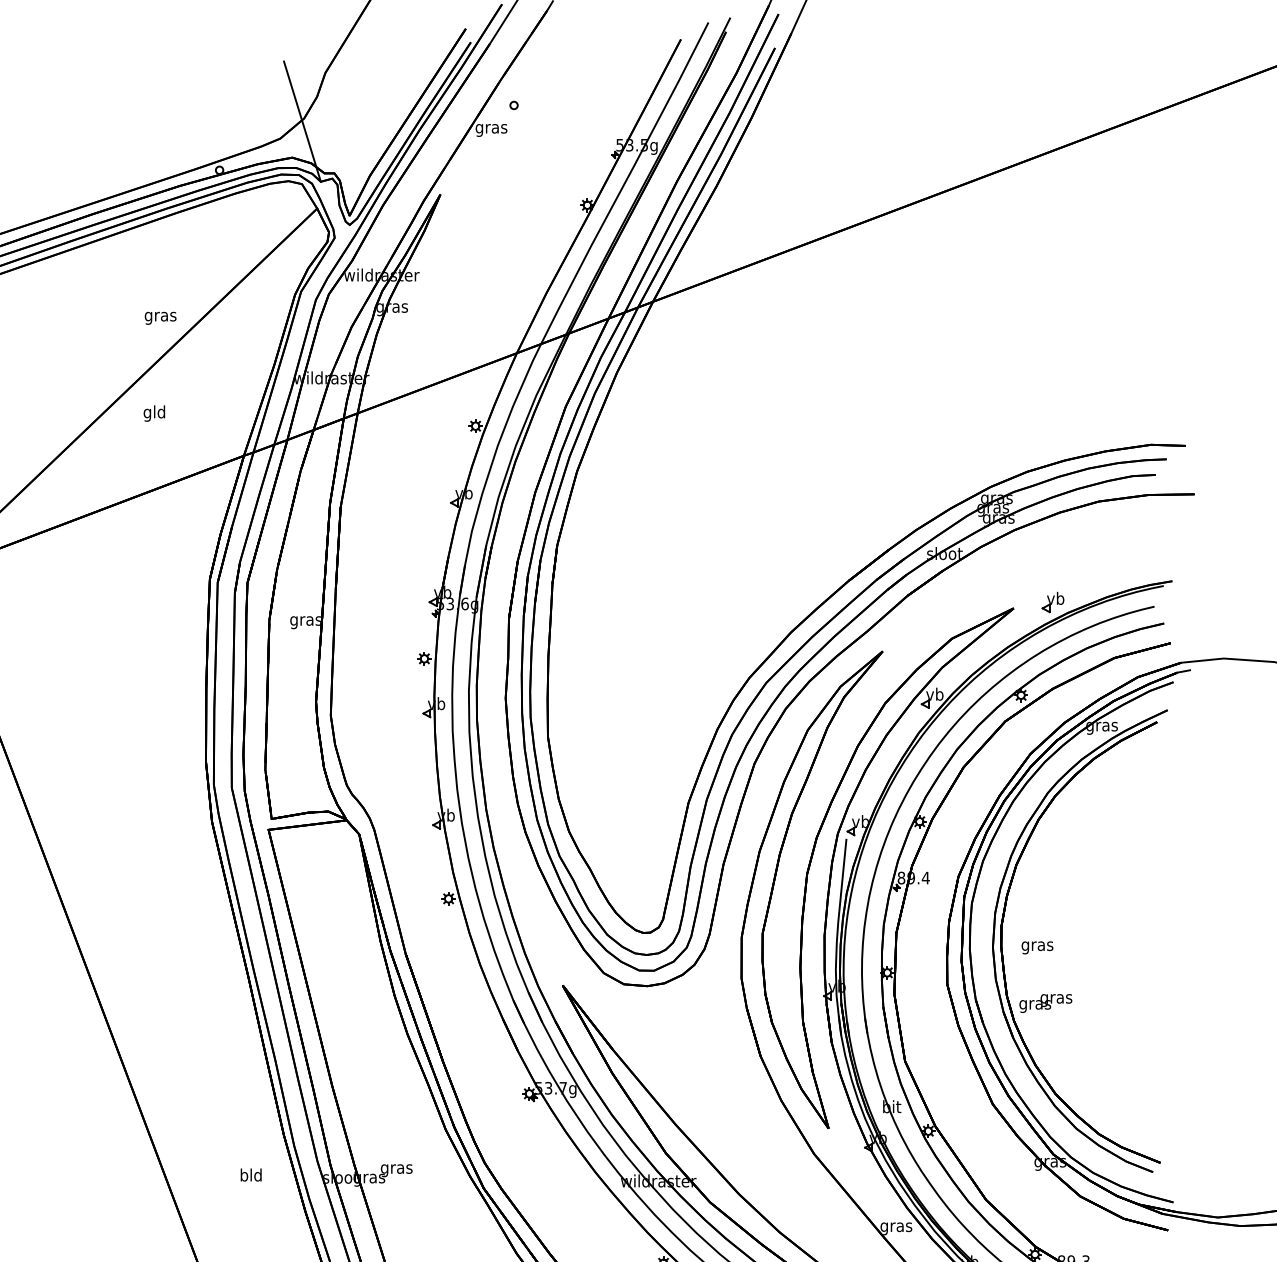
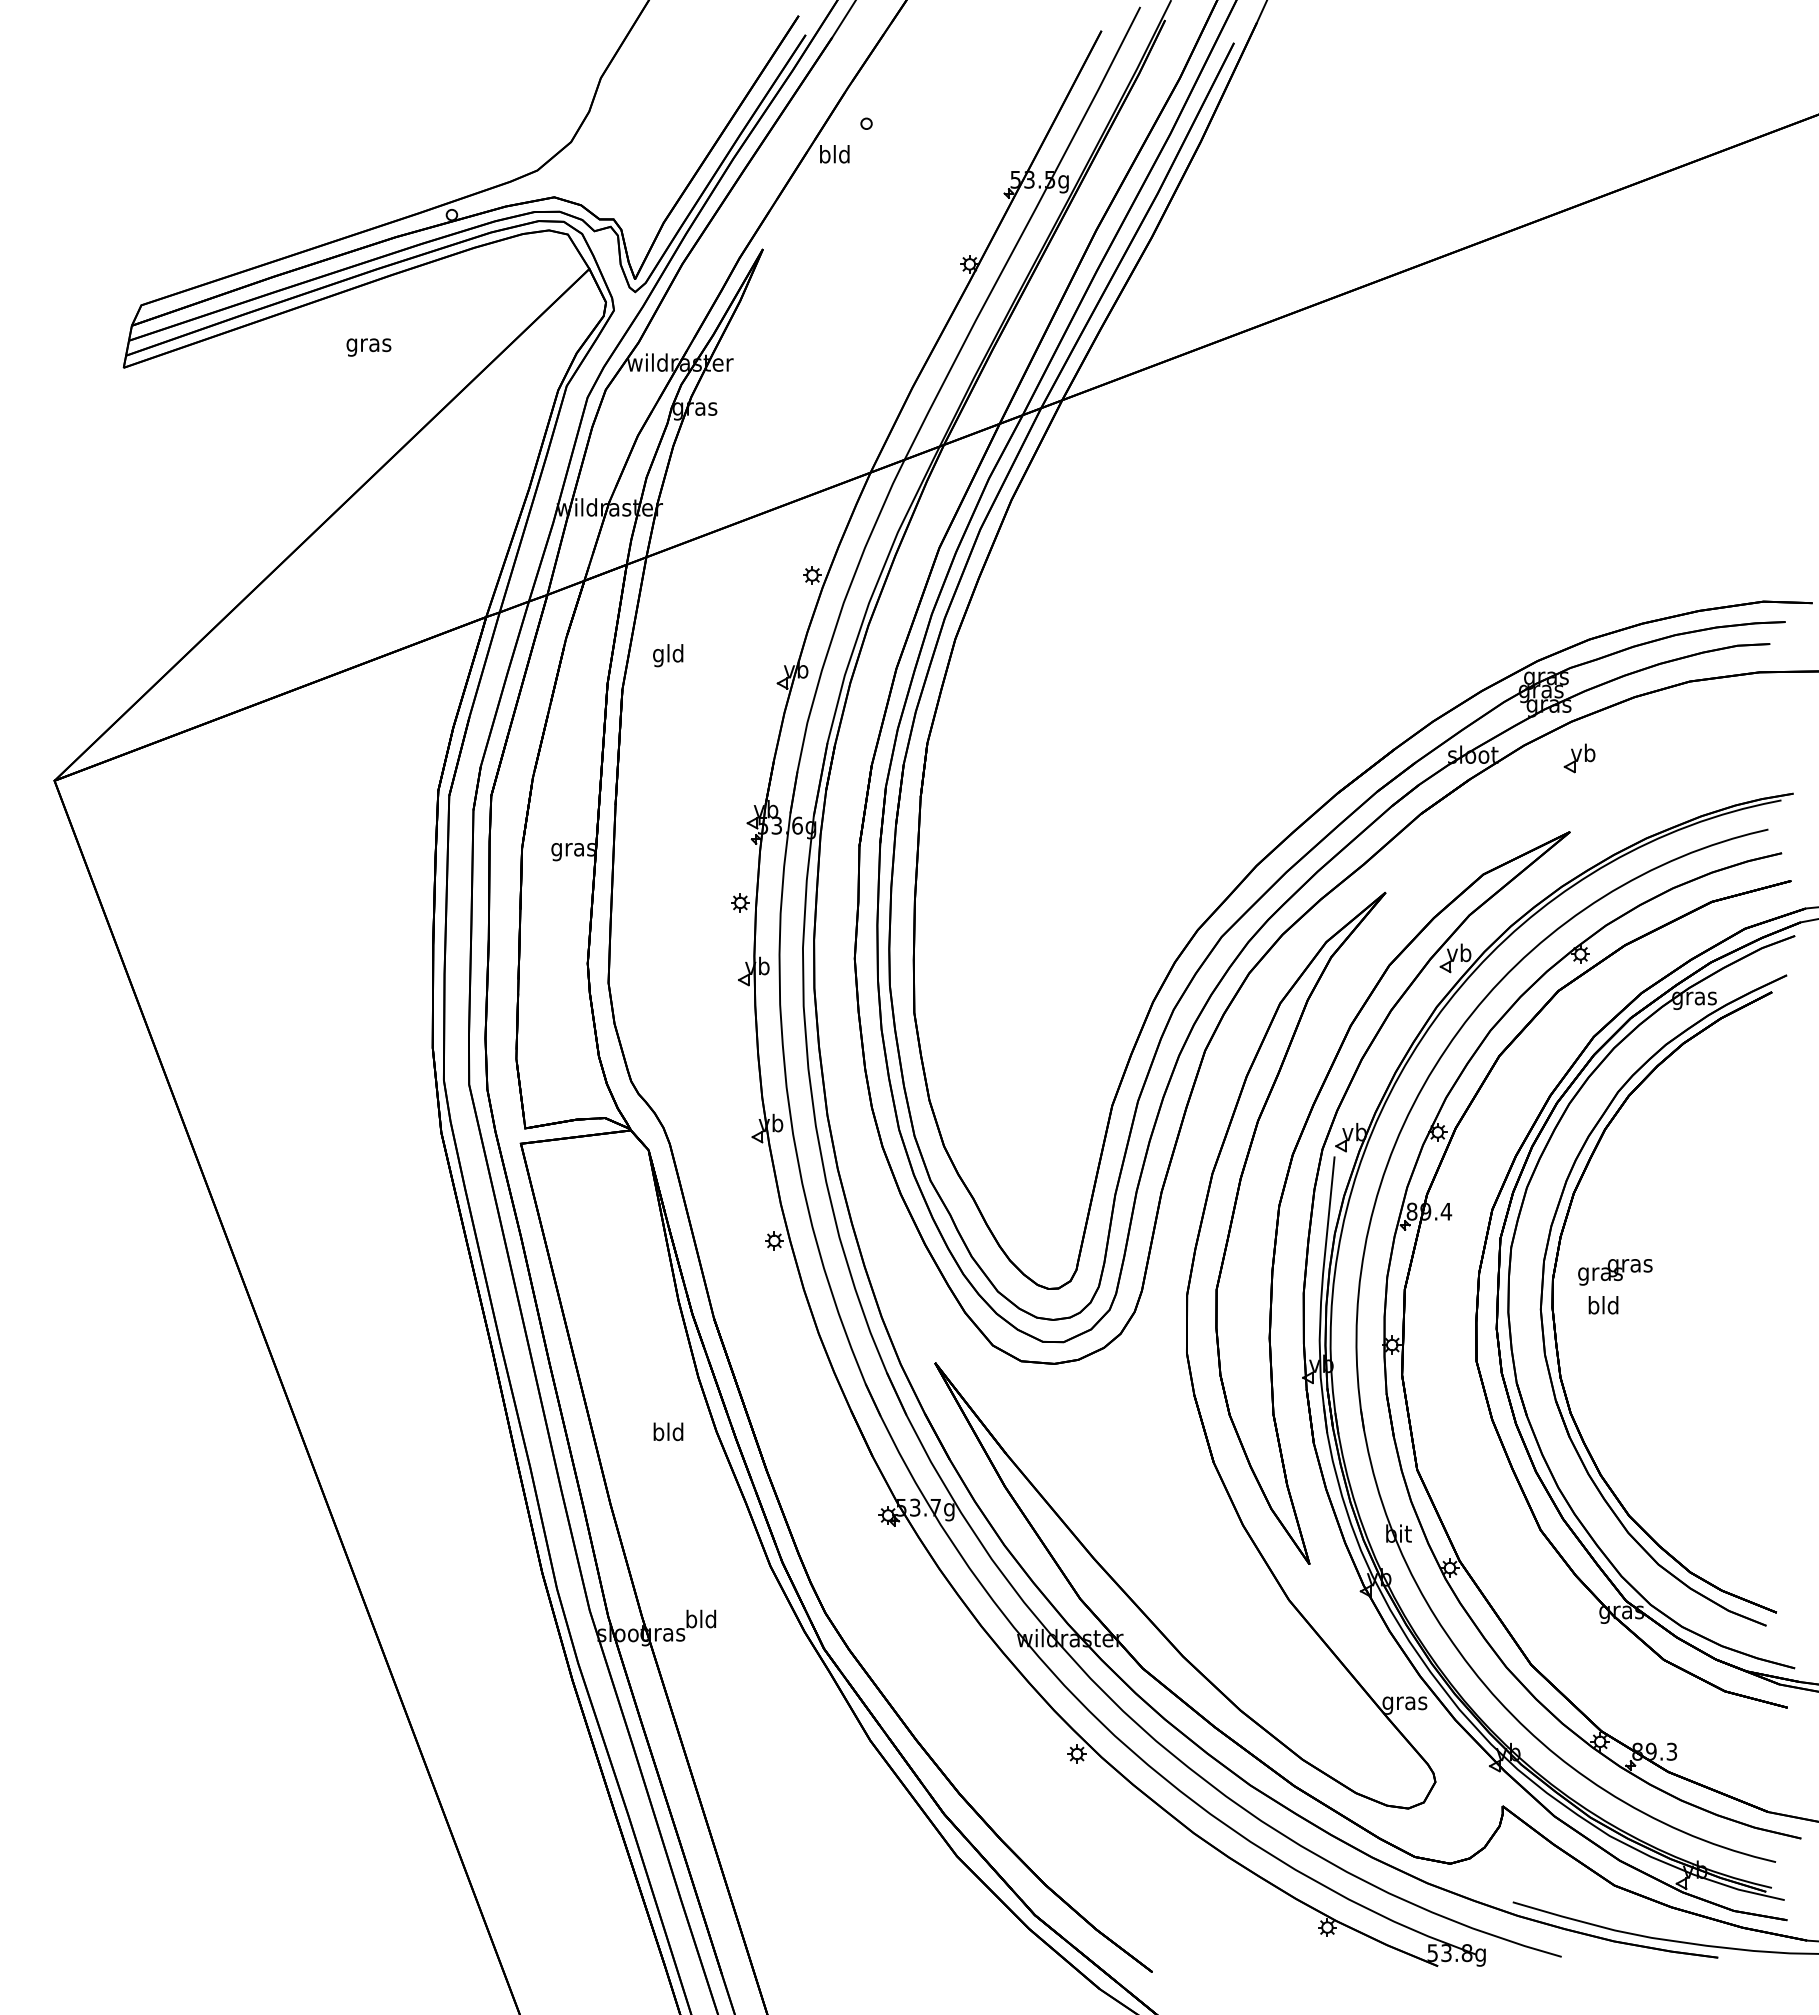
line: (302, 121) -> (568, 146), removed
text: (491, 128) -> (834, 156), gras -> bld
text: (160, 318) -> (368, 347), moved
text: (154, 413) -> (668, 655), moved
part: (1053, 602) -> (1579, 758), moved
text: (1037, 946) -> (1603, 1307), gras -> bld
text: (1045, 1003) -> (1615, 1272), moved
text: (396, 1168) -> (701, 1620), gras -> bld
text: (251, 1174) -> (668, 1431), moved

